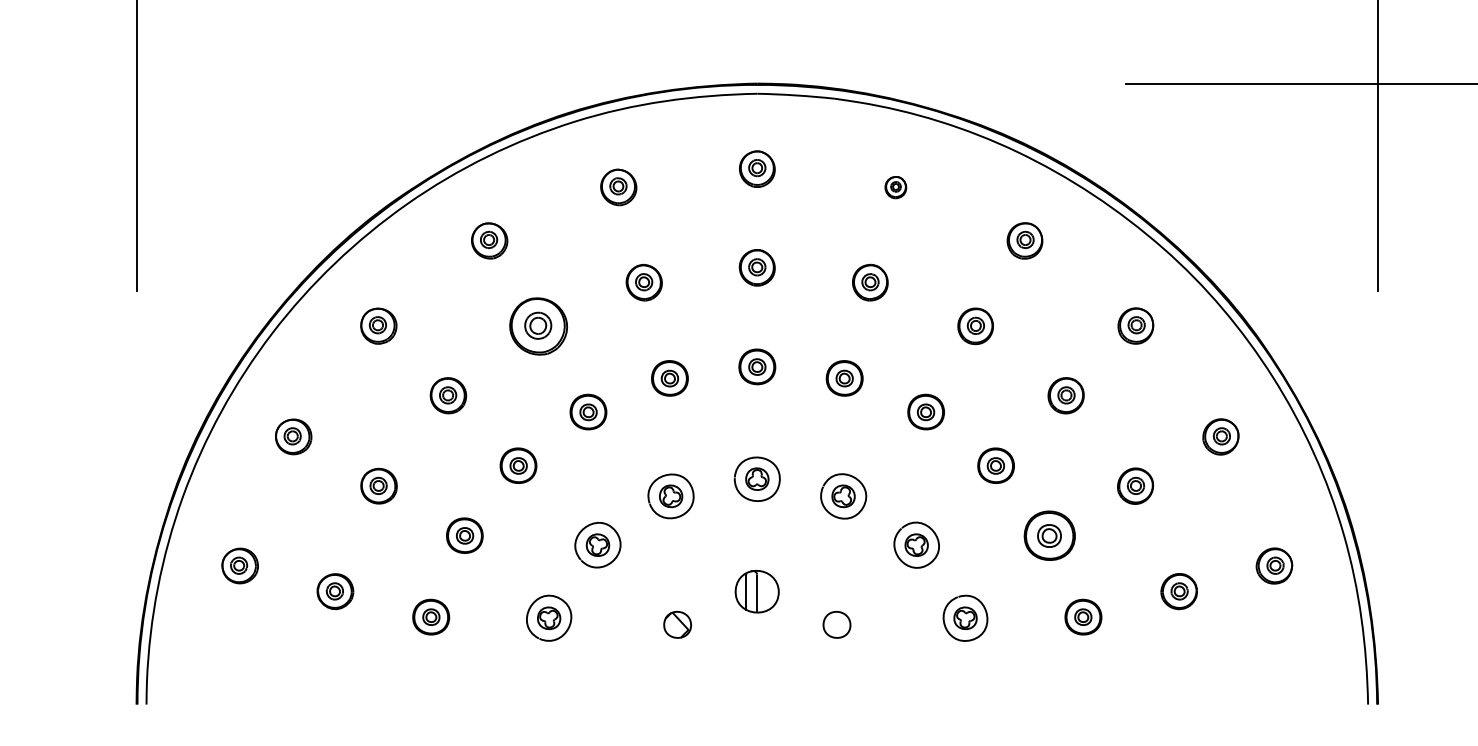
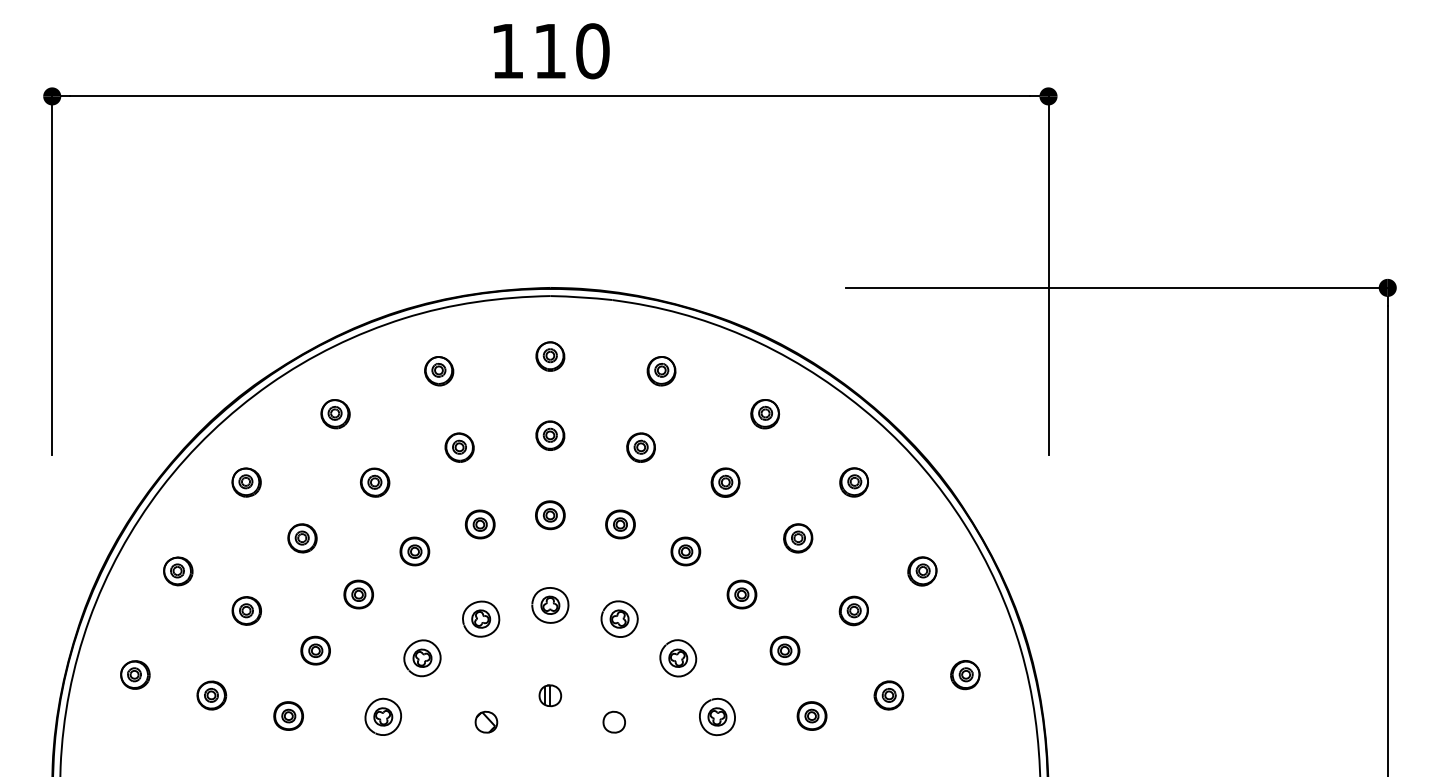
part: (895, 187) -> (661, 371), size x1.67
part: (539, 326) -> (375, 482), size x0.62
part: (1049, 535) -> (784, 650), size x0.71
part: (757, 591) -> (550, 695), size x0.62

